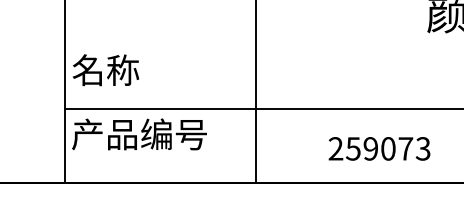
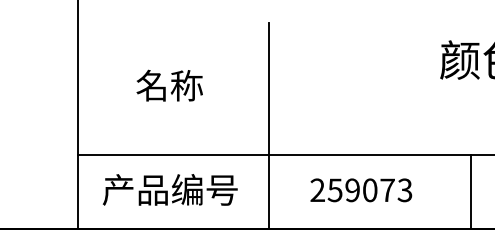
text: (105, 70) -> (169, 85), moved
text: (138, 134) -> (169, 189), moved
line: (457, 146) -> (470, 192), added
text: (379, 149) -> (361, 190), moved

